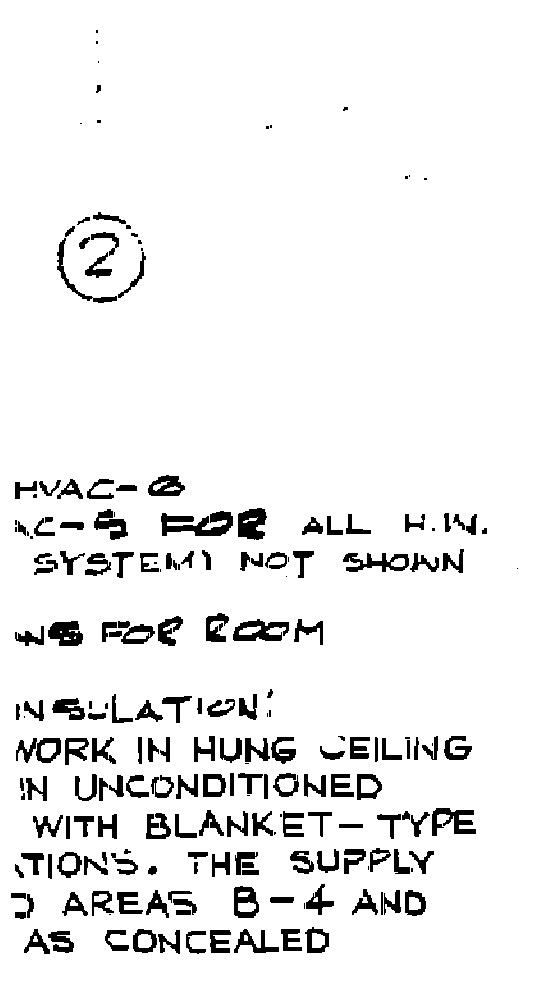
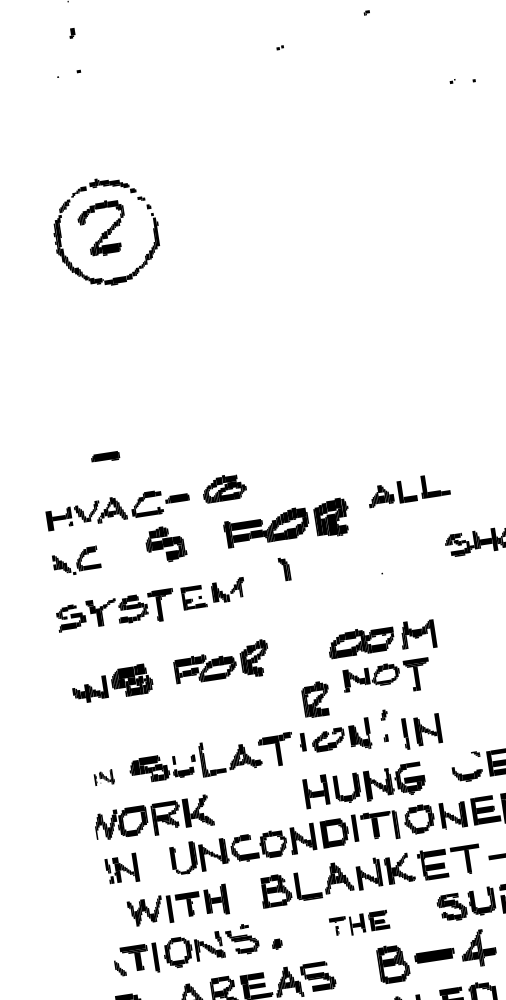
part: (336, 524) -> (408, 490), moved
part: (71, 525) -> (104, 457), moved
part: (113, 564) -> (150, 606), moved
part: (276, 564) -> (386, 679), moved
part: (217, 627) -> (316, 699), moved
part: (29, 710) -> (103, 777), size x0.6
part: (153, 750) -> (421, 731), moved
part: (223, 864) -> (359, 924), size x0.7
part: (281, 899) -> (434, 955), size x1.4

